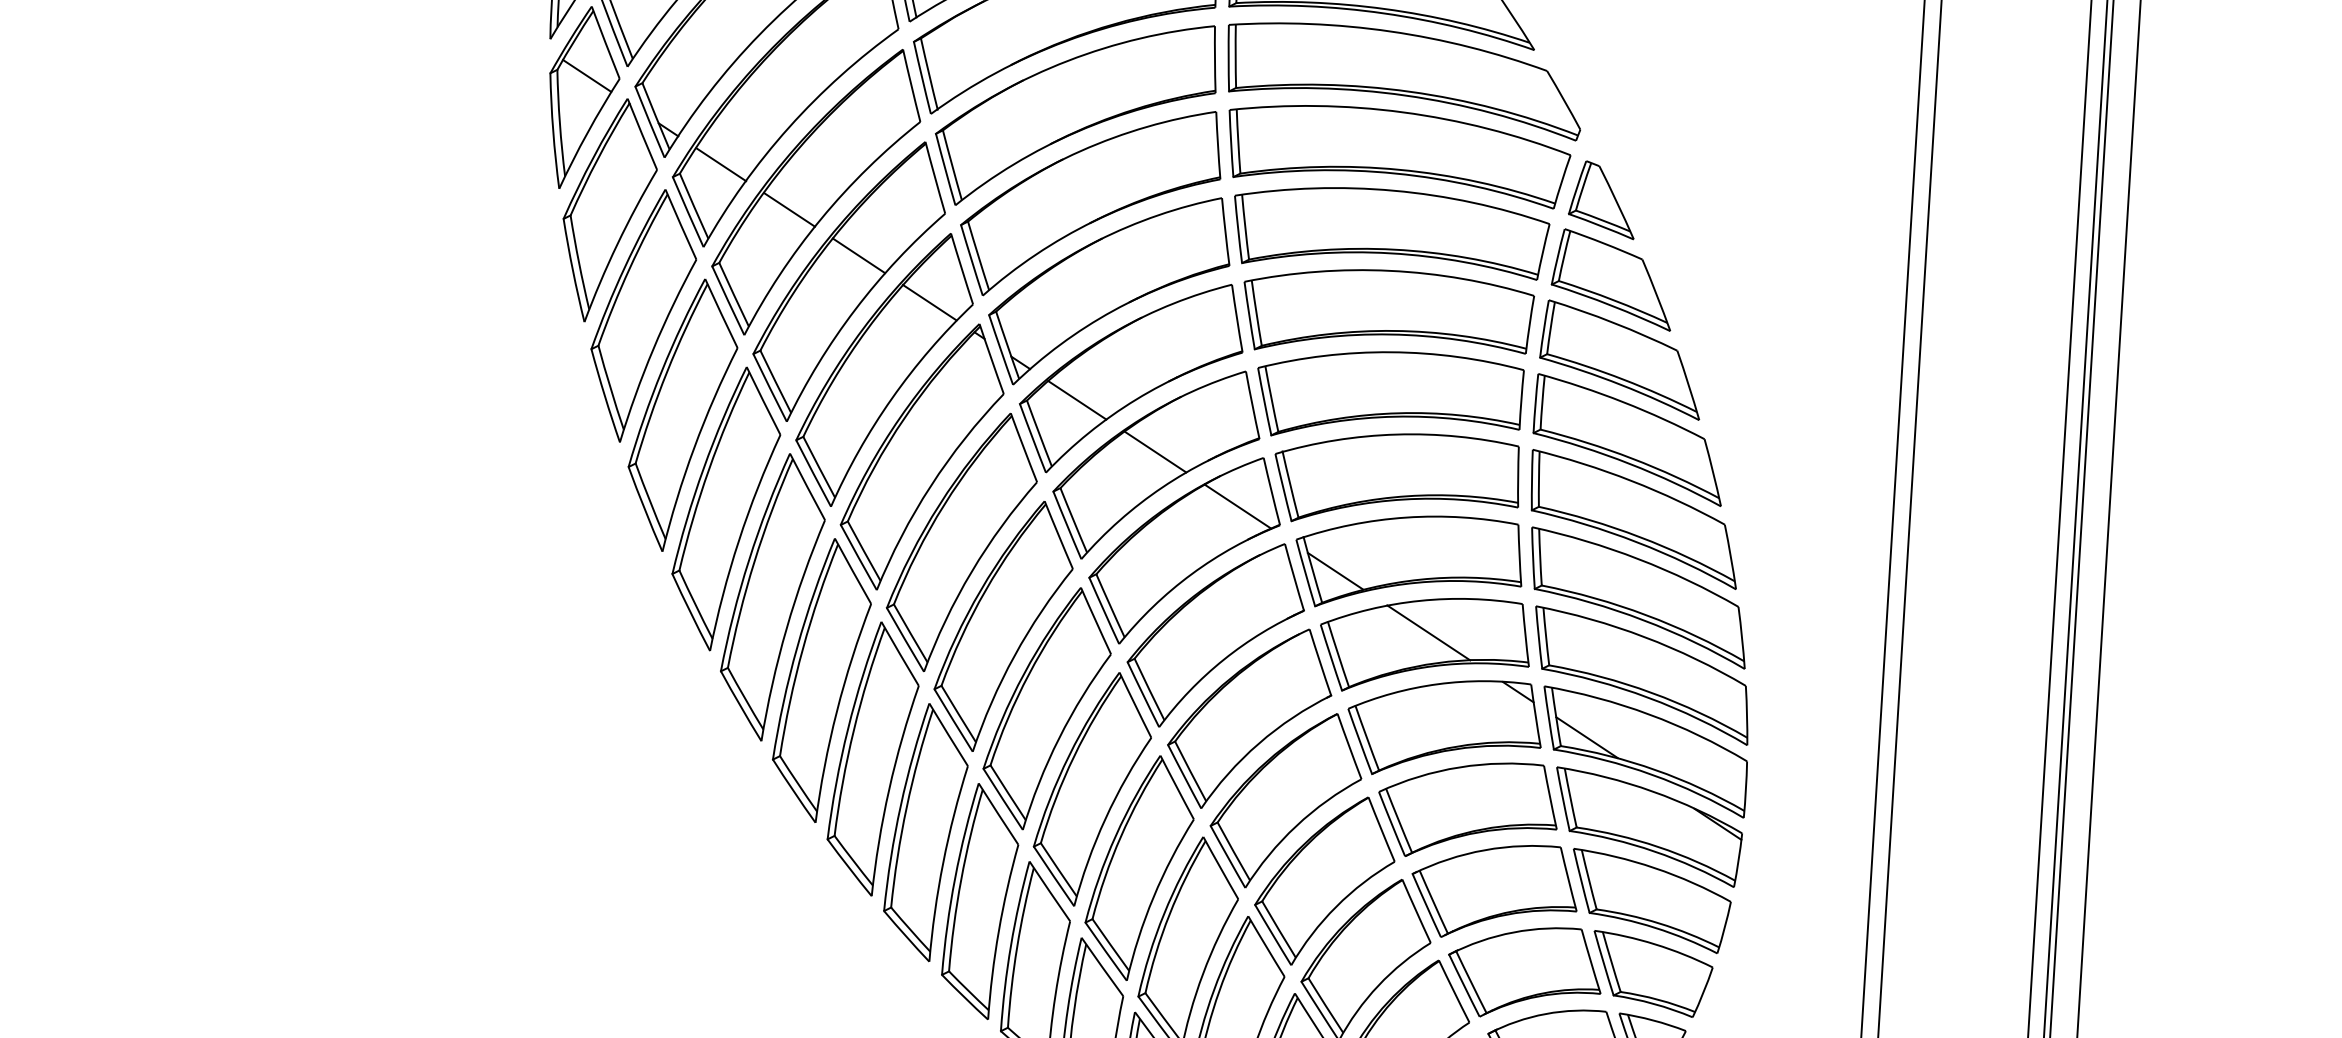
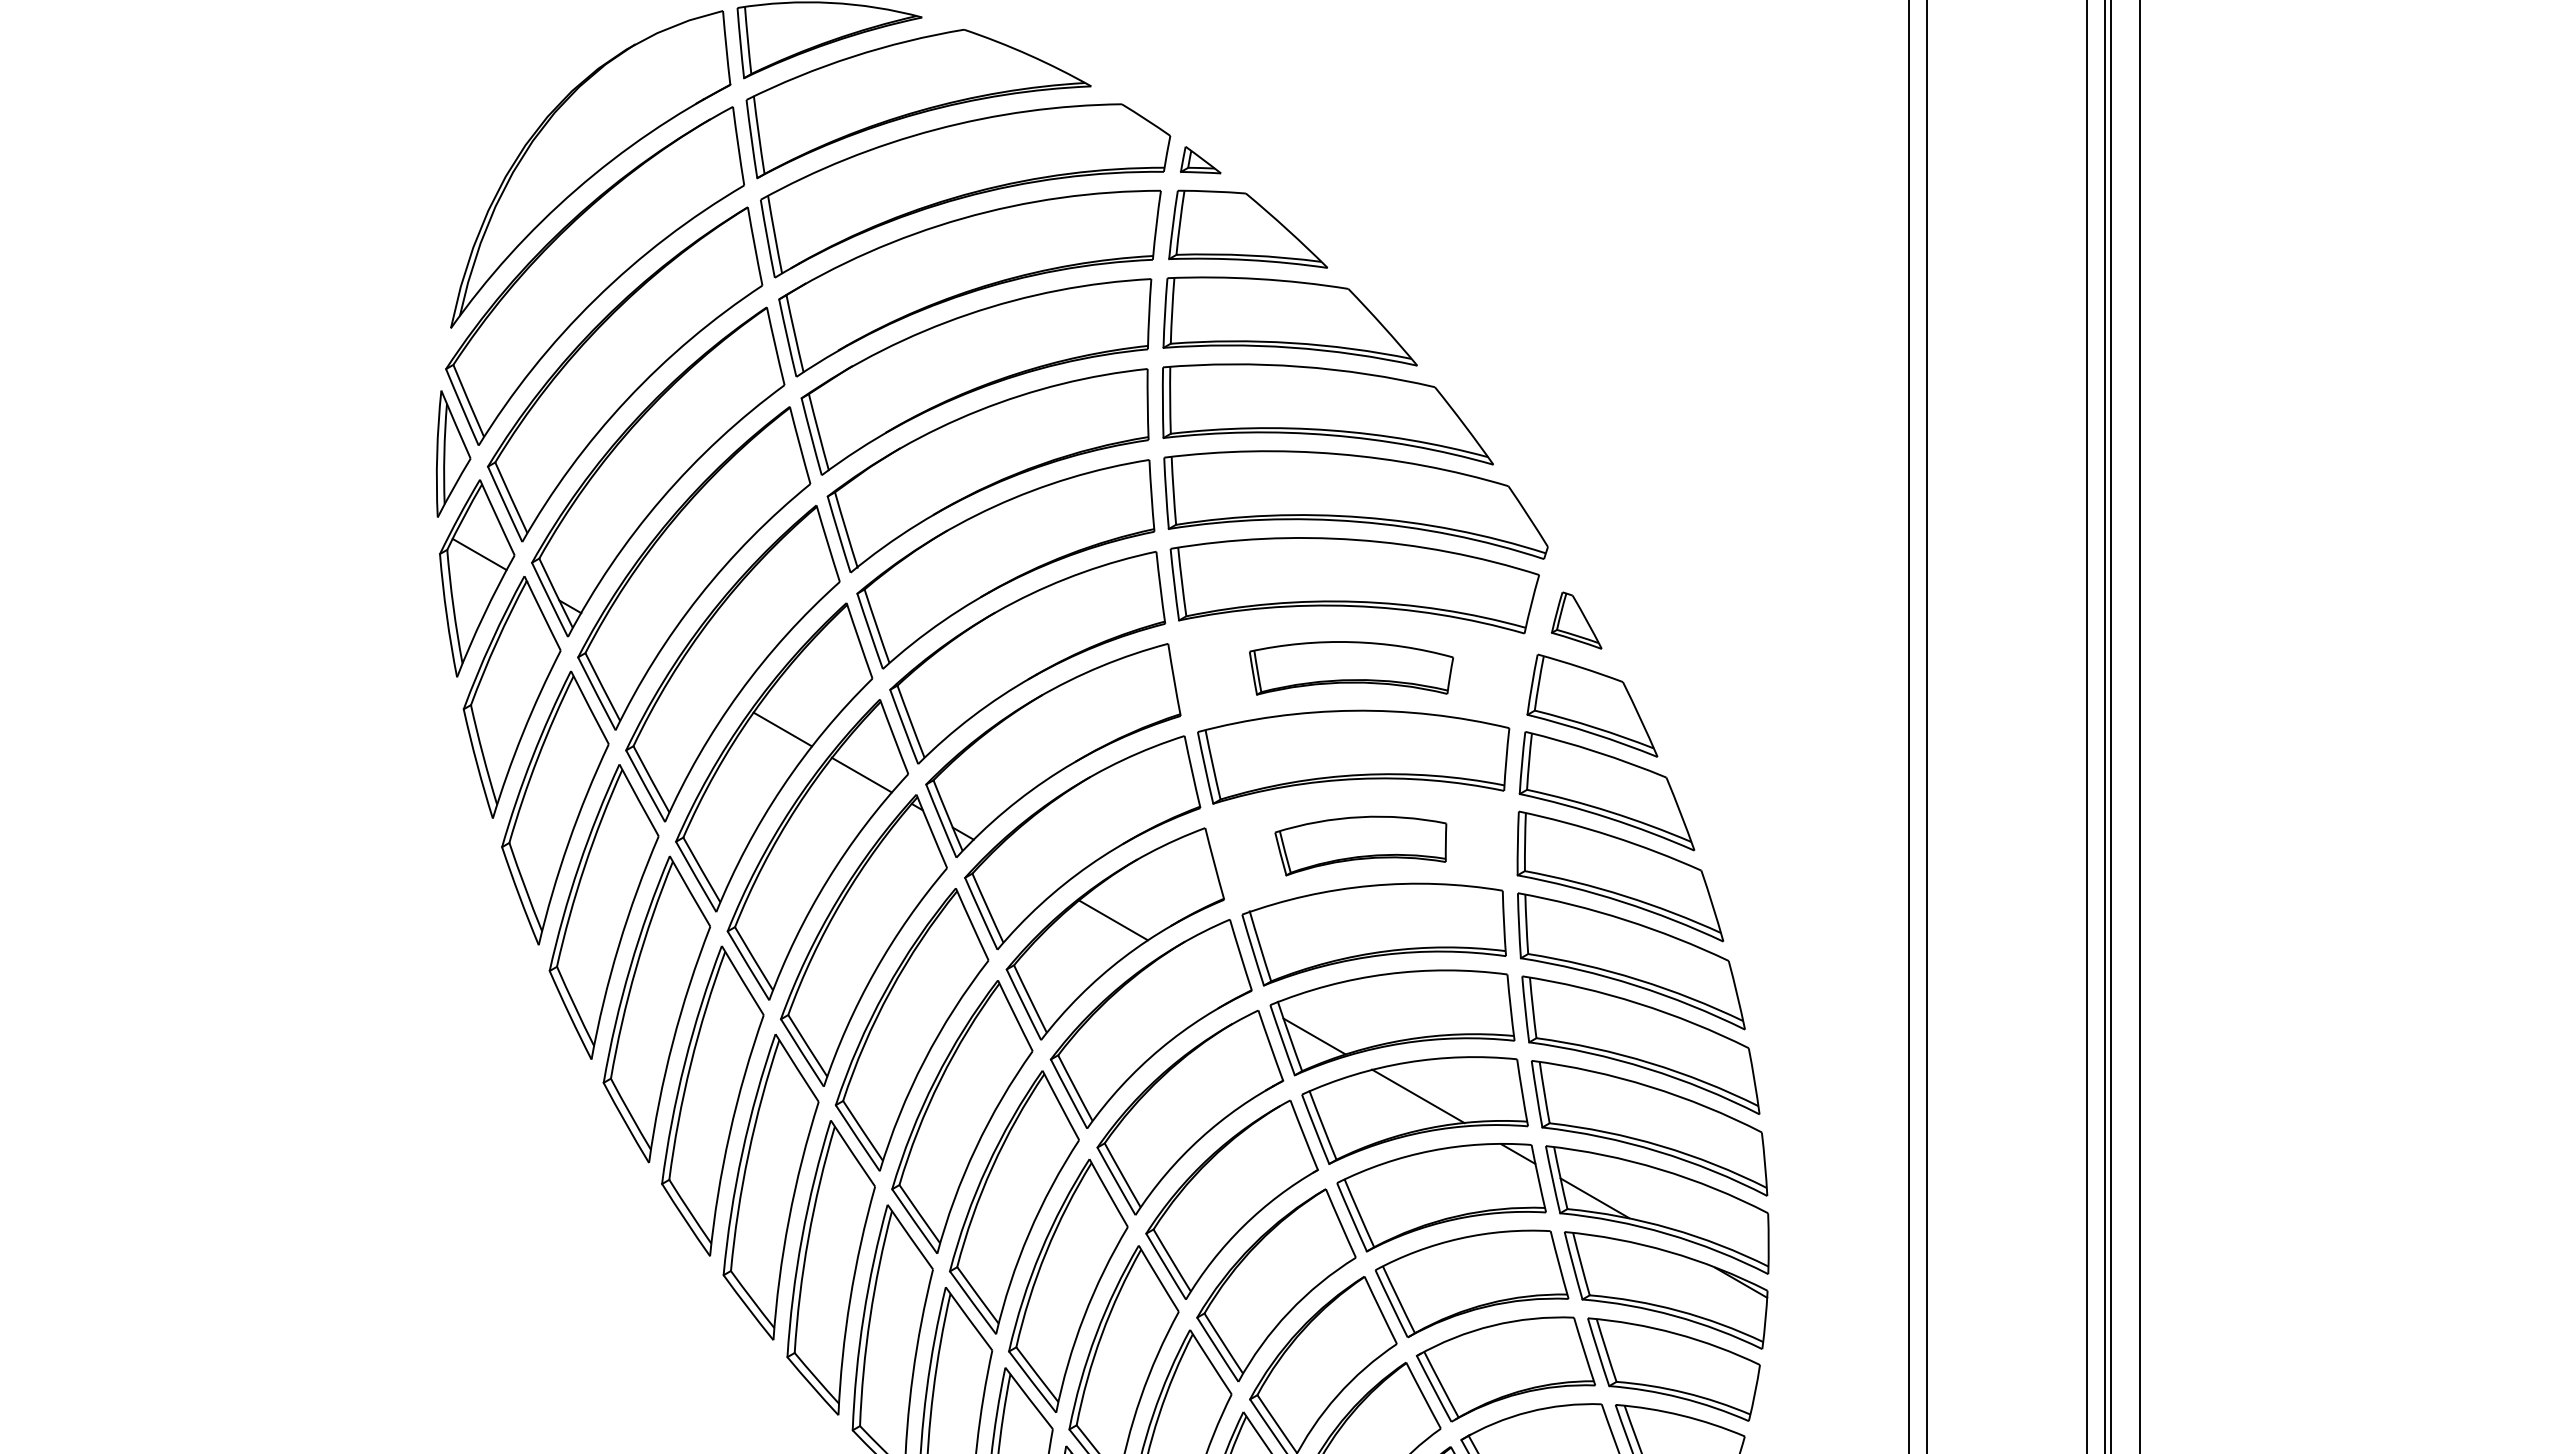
line: (721, 164) -> (629, 640), removed
part: (1602, 199) -> (1576, 620), size x0.7
line: (788, 209) -> (704, 684), removed
part: (1390, 231) -> (1351, 668), size x0.6
part: (1389, 396) -> (1360, 845), size x0.6
line: (1076, 399) -> (1025, 869), removed
line: (1237, 506) -> (1205, 973), removed

